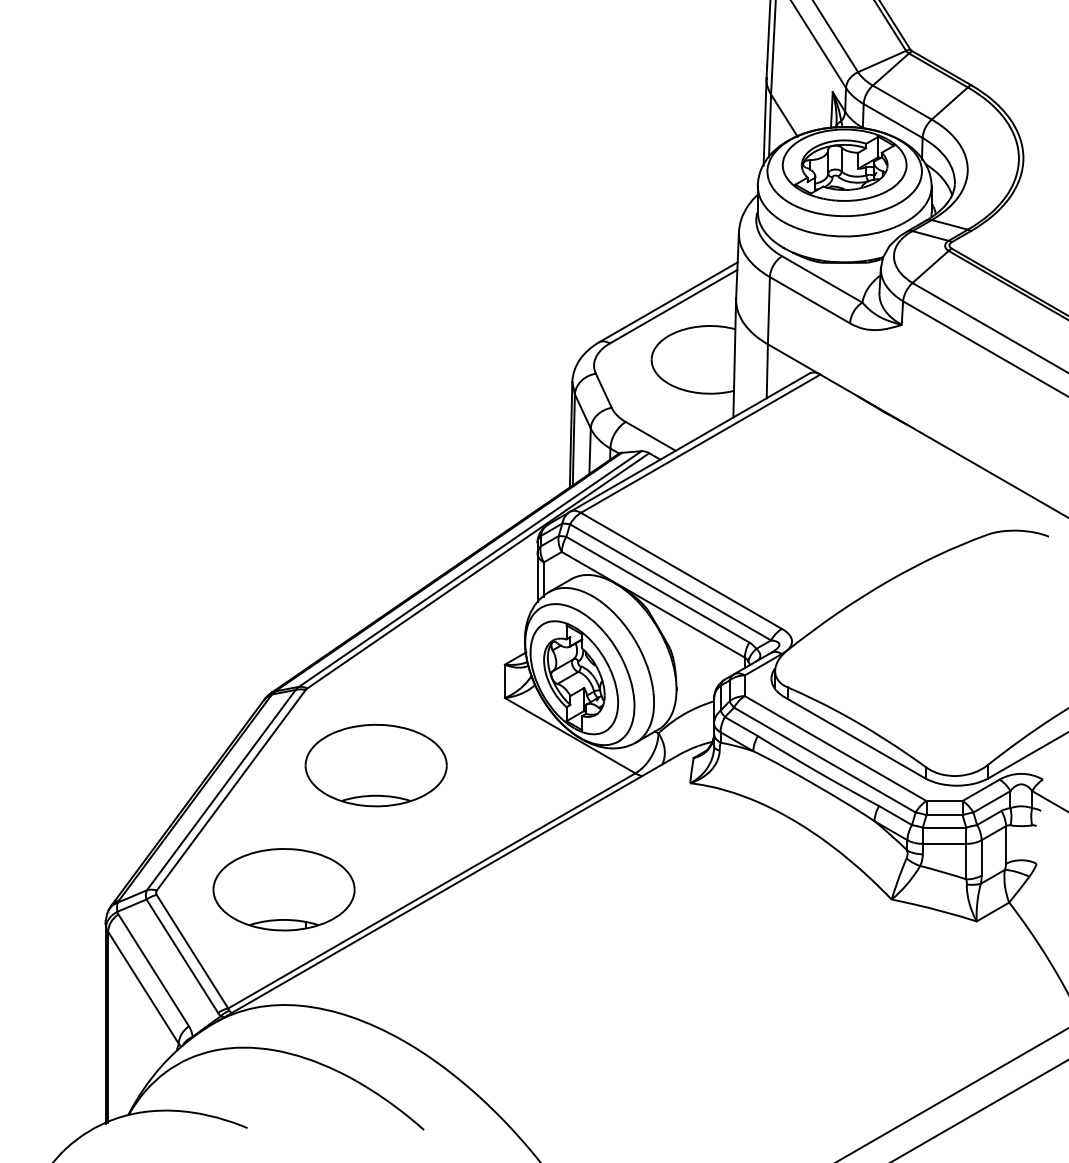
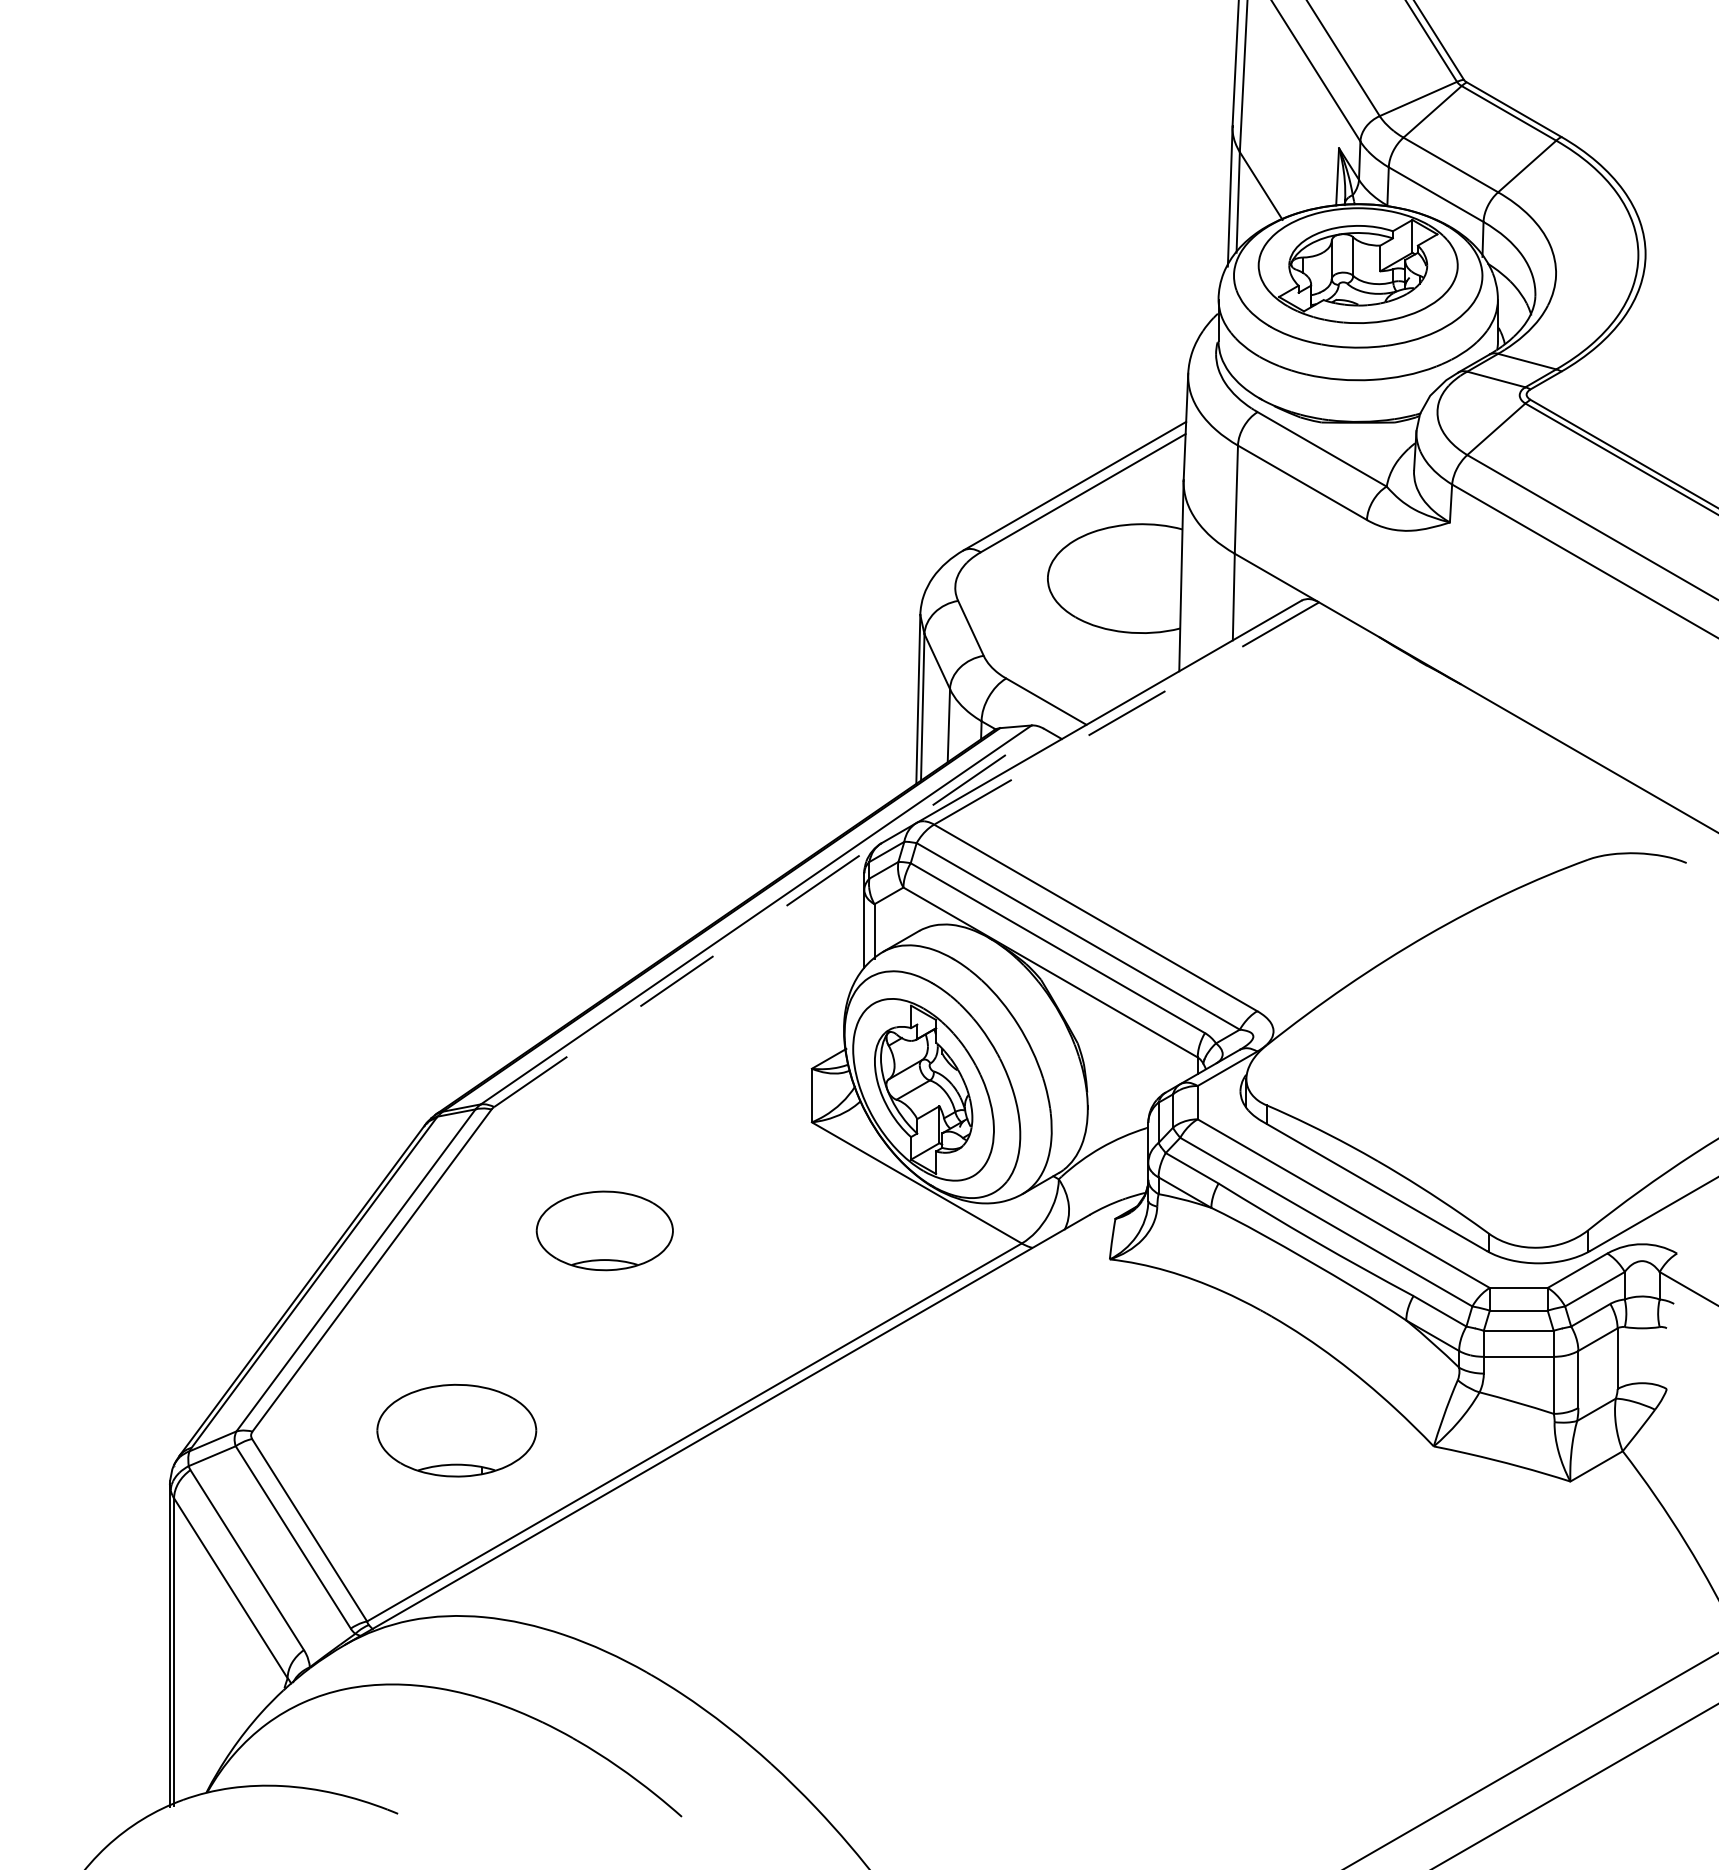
line: (700, 444) -> (1126, 714), solid -> dashed
line: (478, 570) -> (769, 917), solid -> dashed
part: (375, 765) -> (603, 1230), size x0.6
part: (283, 889) -> (455, 1430), size x0.7

